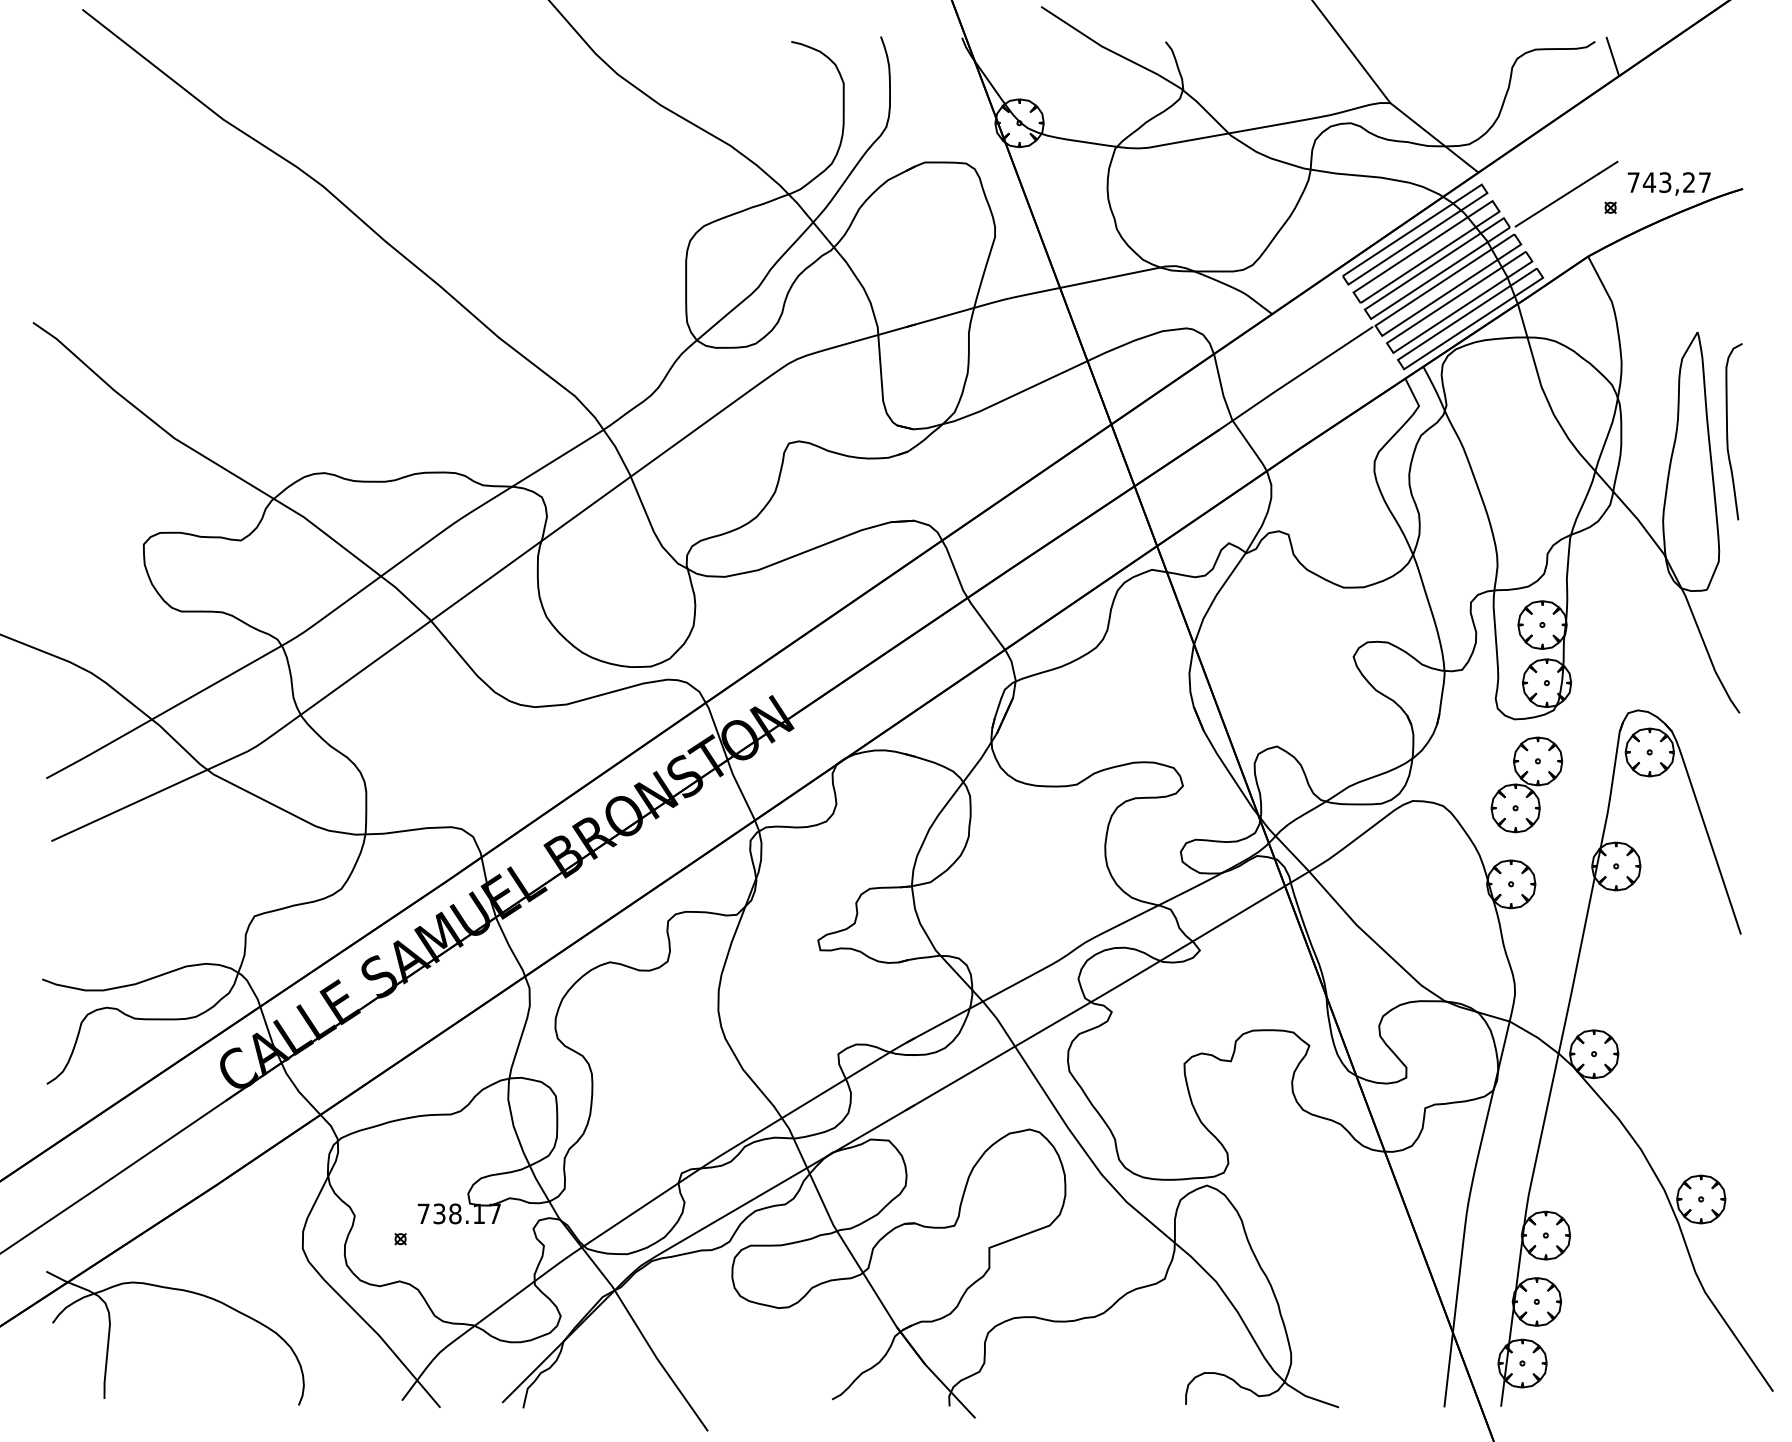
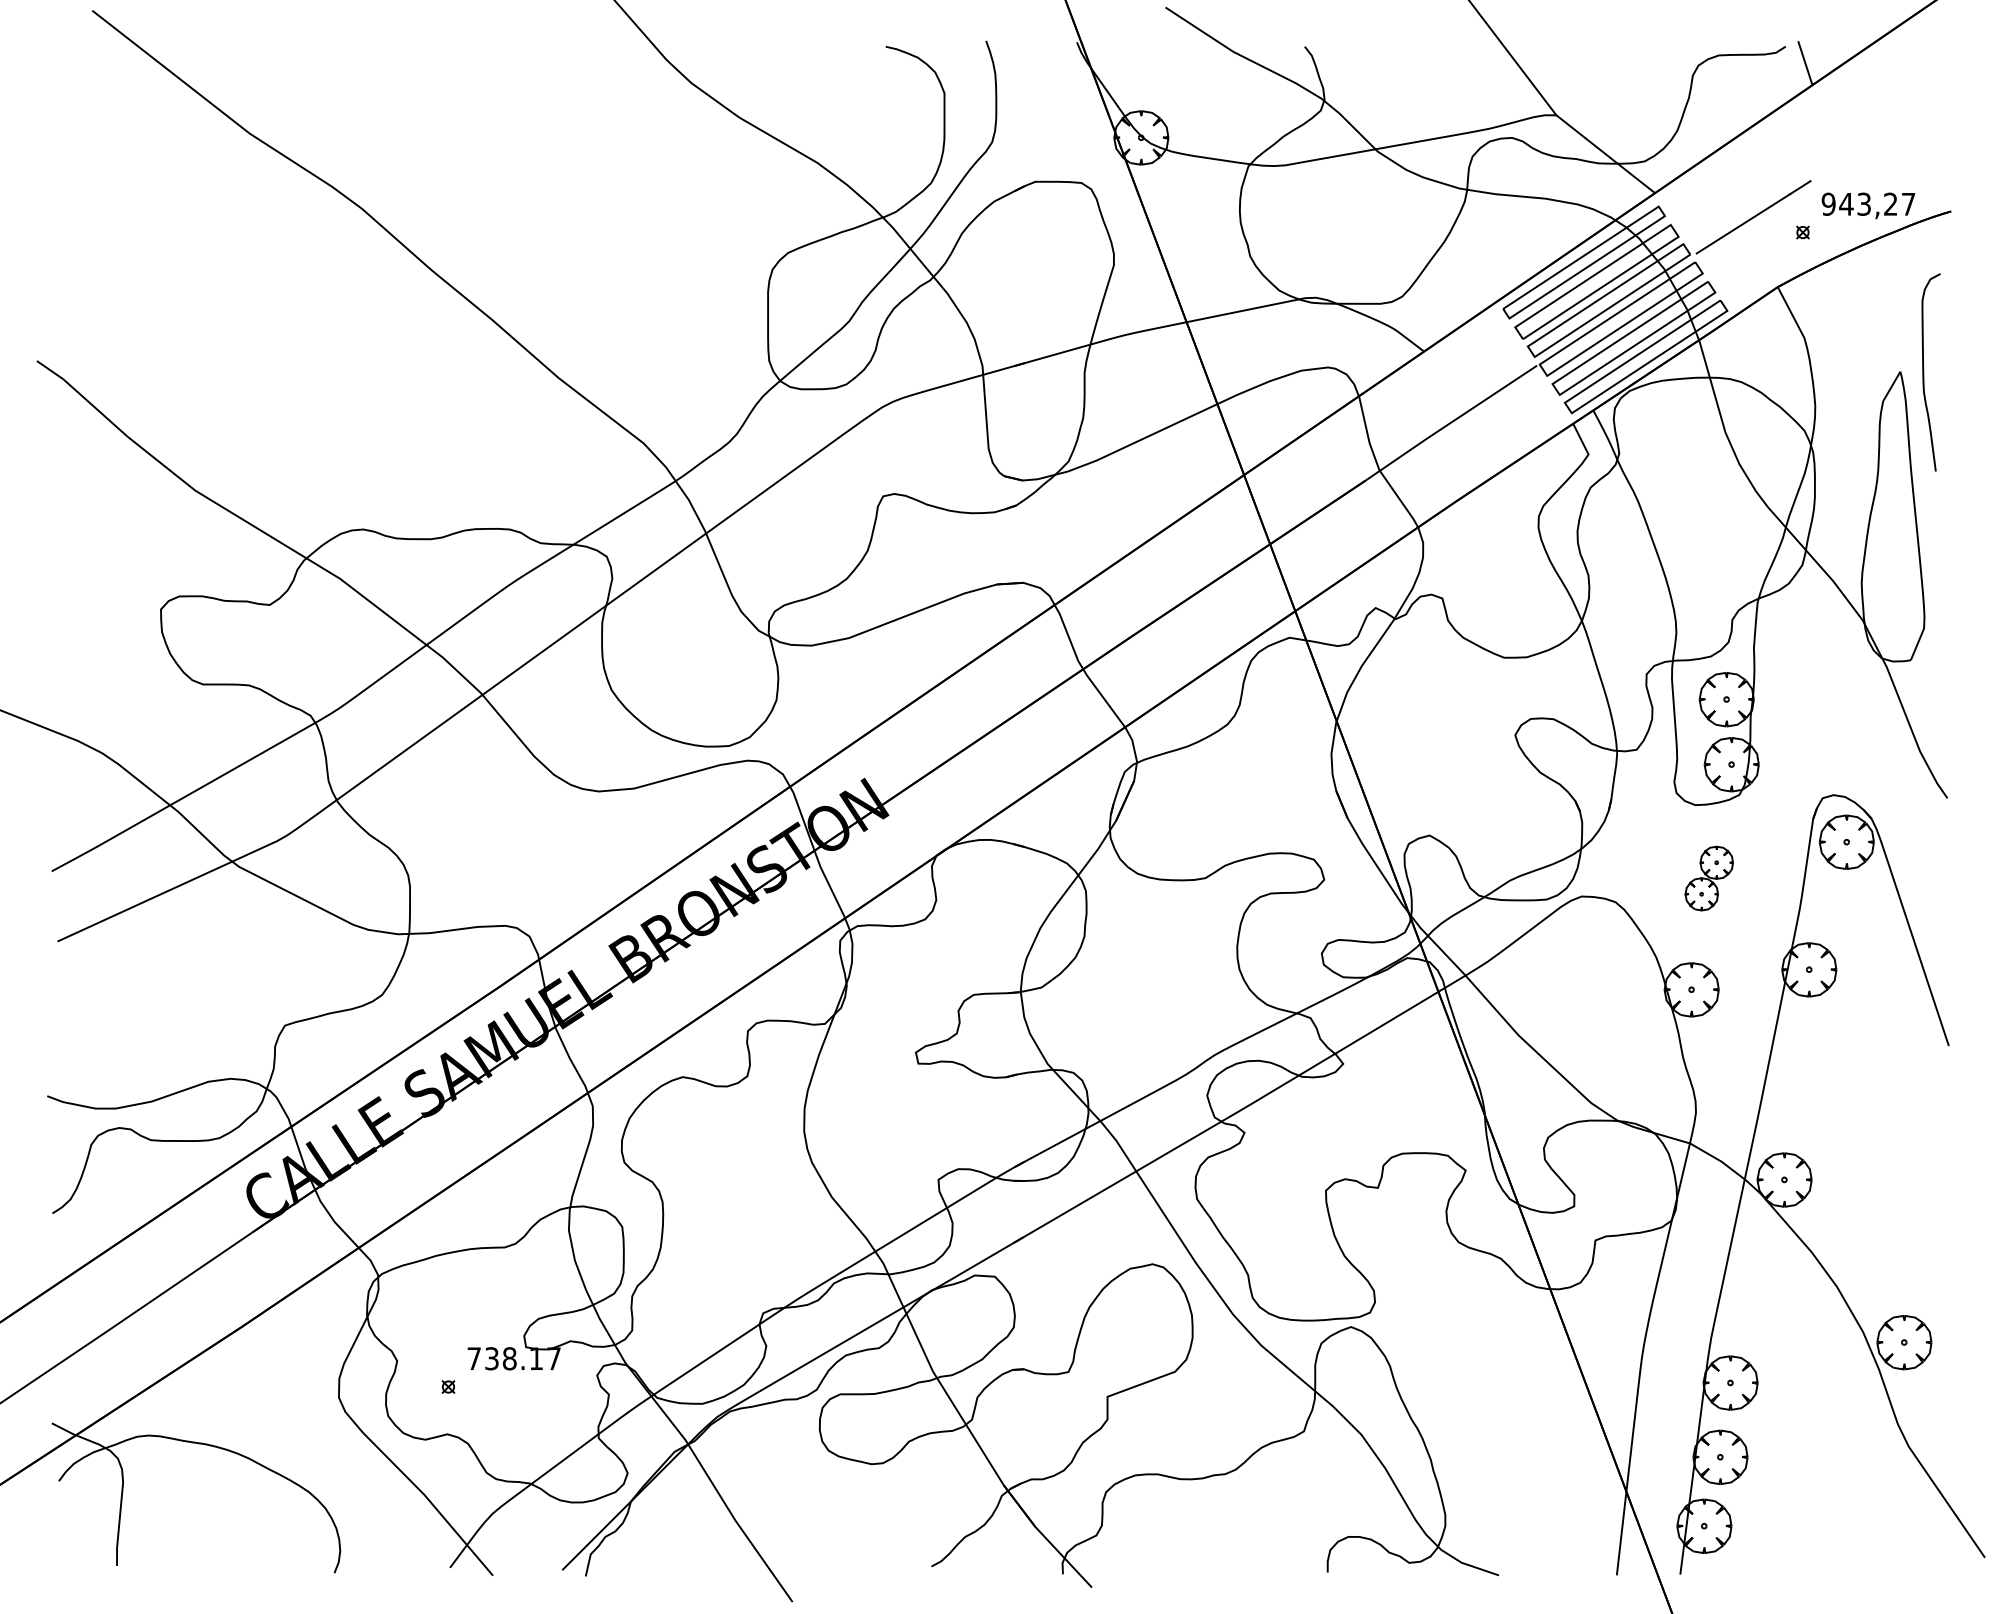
text: (1633, 182) -> (1828, 204), 743,27 -> 943,27
curve: (1728, 434) -> (1924, 375), moved
part: (1526, 784) -> (1708, 878), size x0.6

